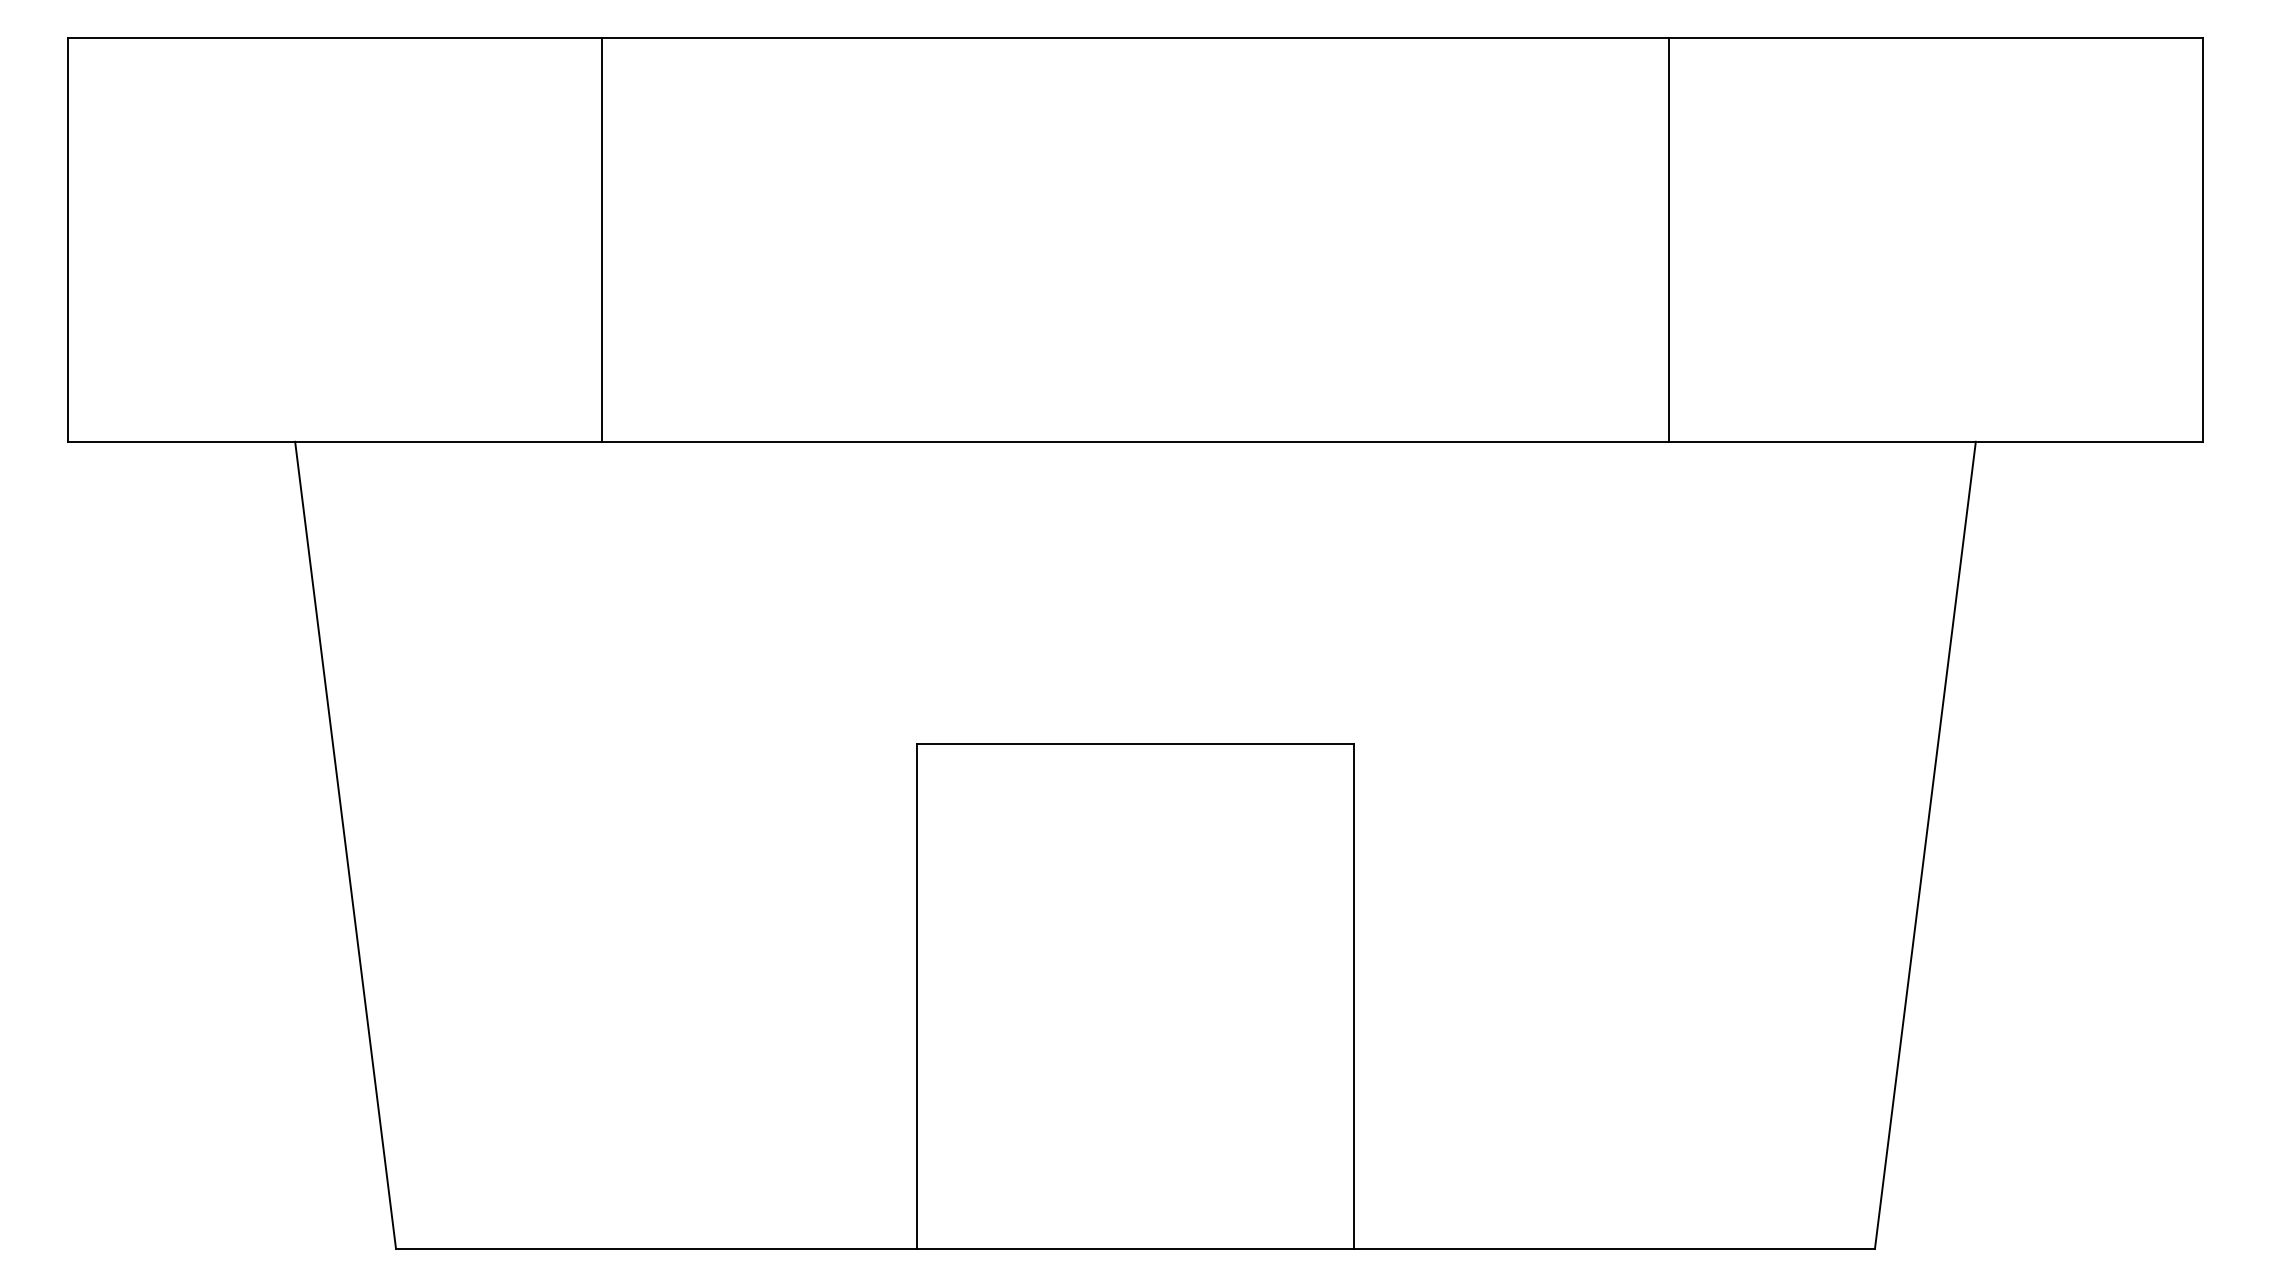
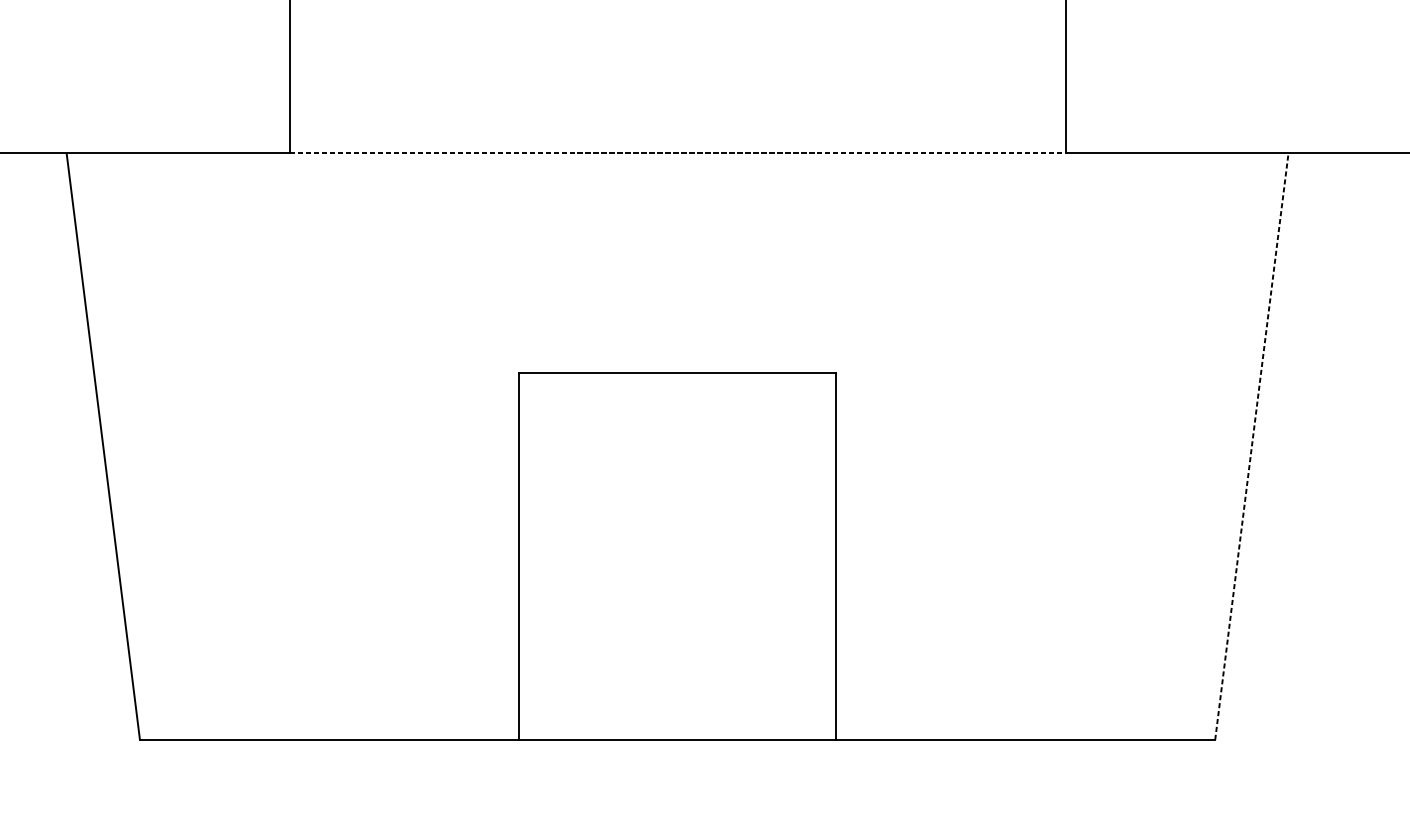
line: (1135, 441) -> (677, 153), solid -> dashed
line: (1925, 845) -> (1251, 446), solid -> dashed

